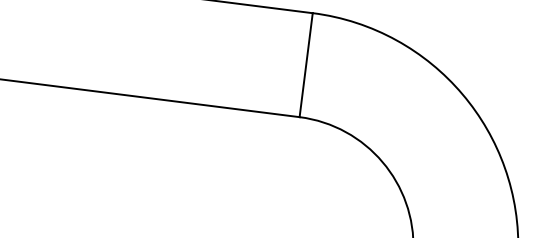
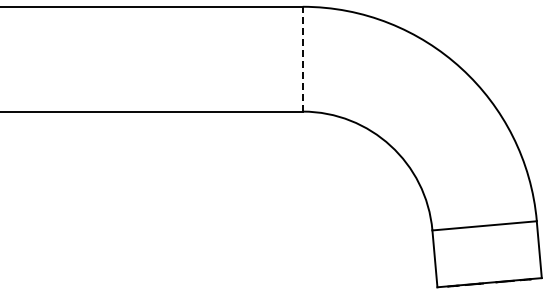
line: (306, 64) -> (302, 58), solid -> dashed

